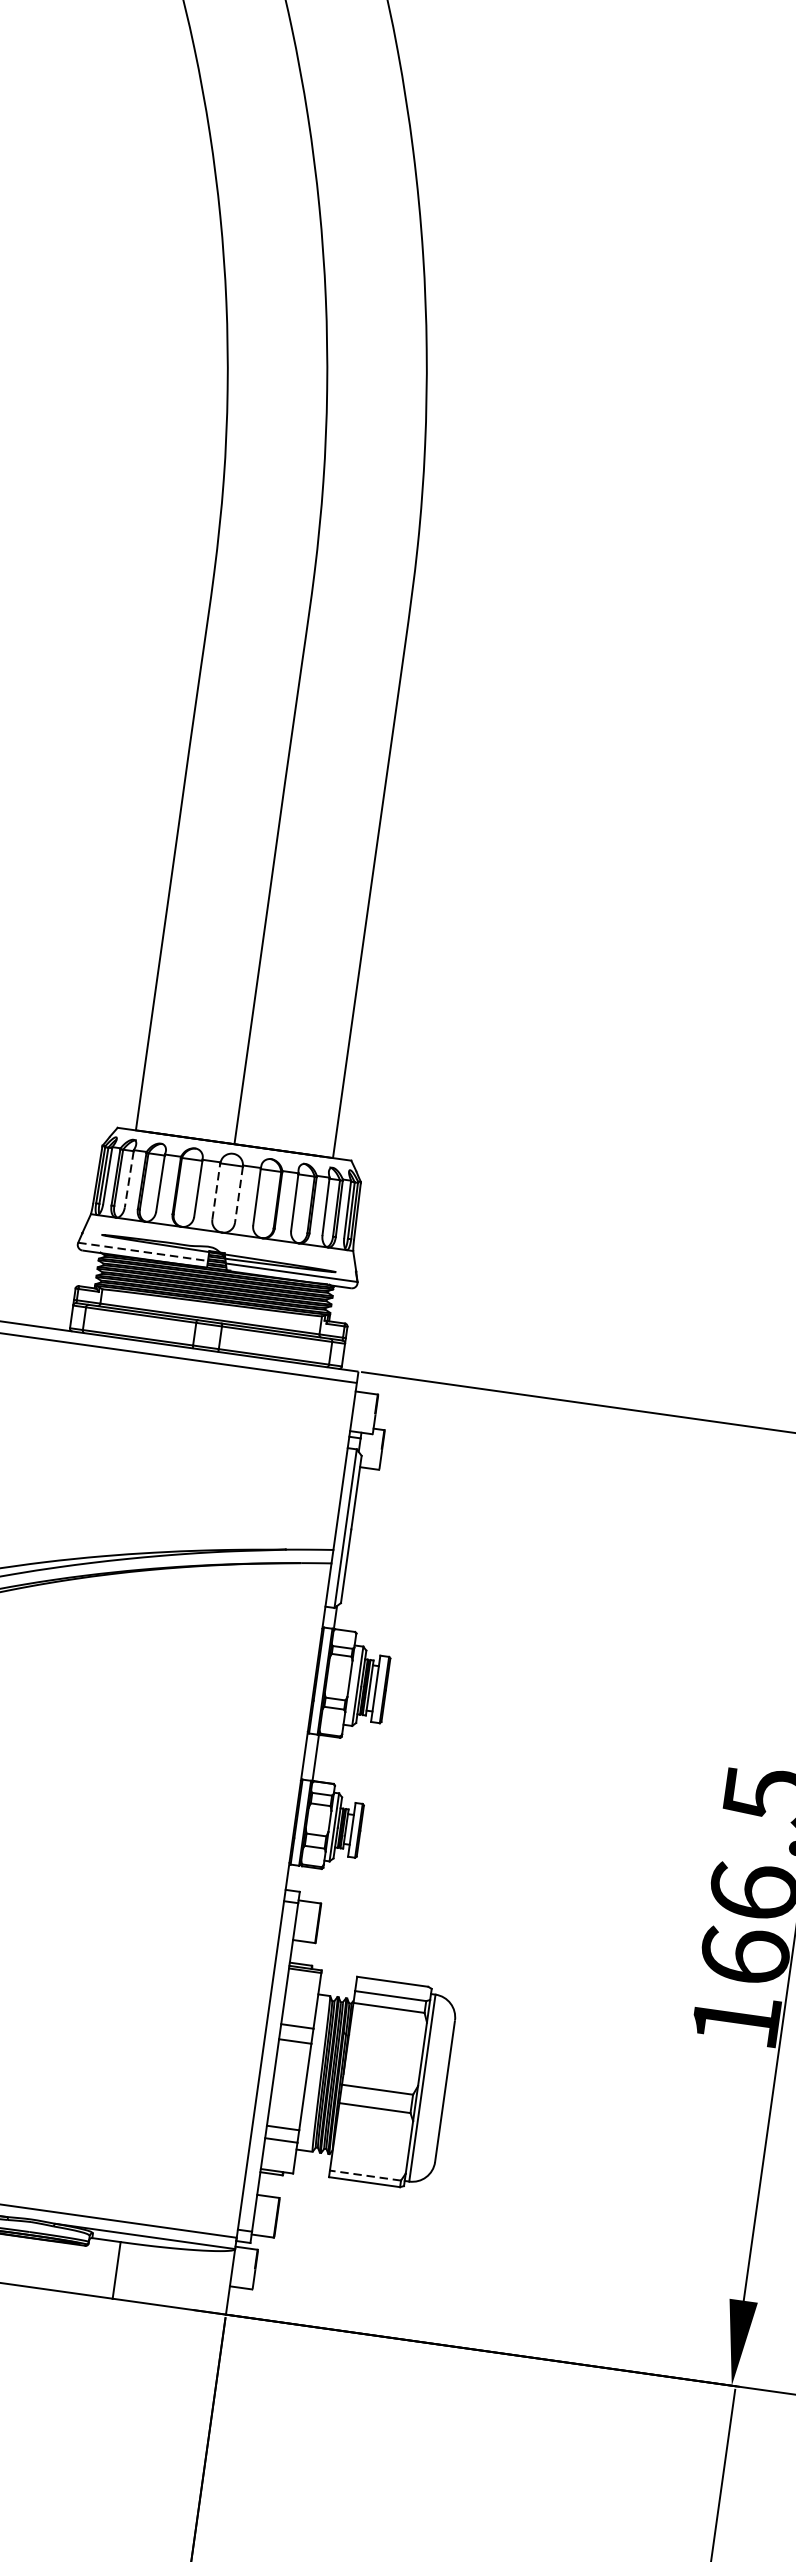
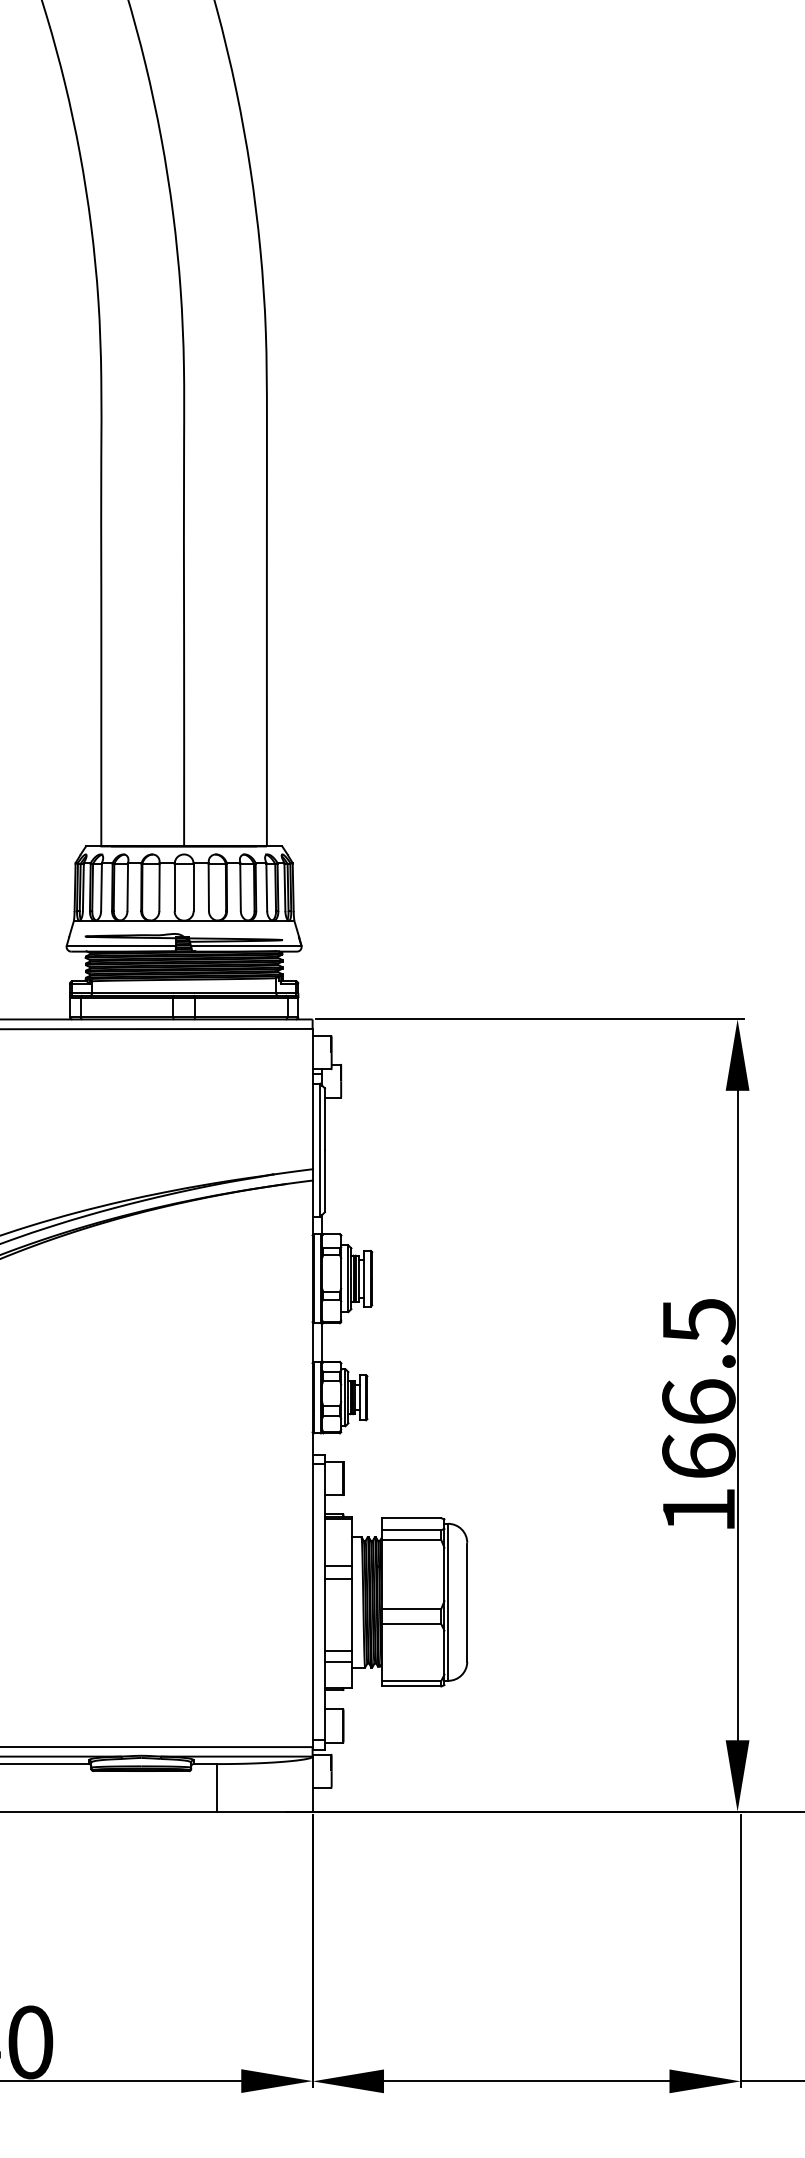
line: (129, 1179) -> (101, 887), dashed -> solid
line: (216, 1191) -> (174, 887), dashed -> solid
line: (238, 1194) -> (193, 887), dashed -> solid
line: (143, 1251) -> (121, 945), dashed -> solid
line: (365, 2175) -> (411, 1680), dashed -> solid

